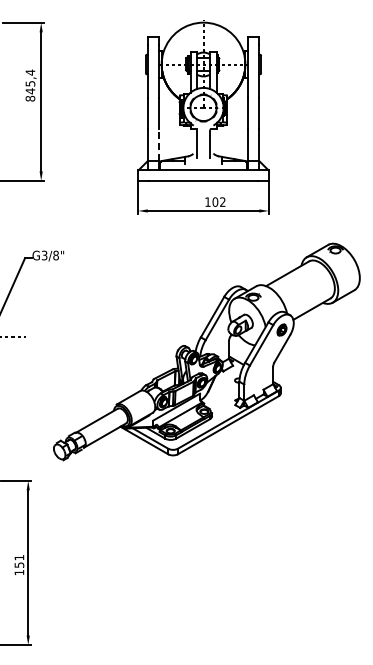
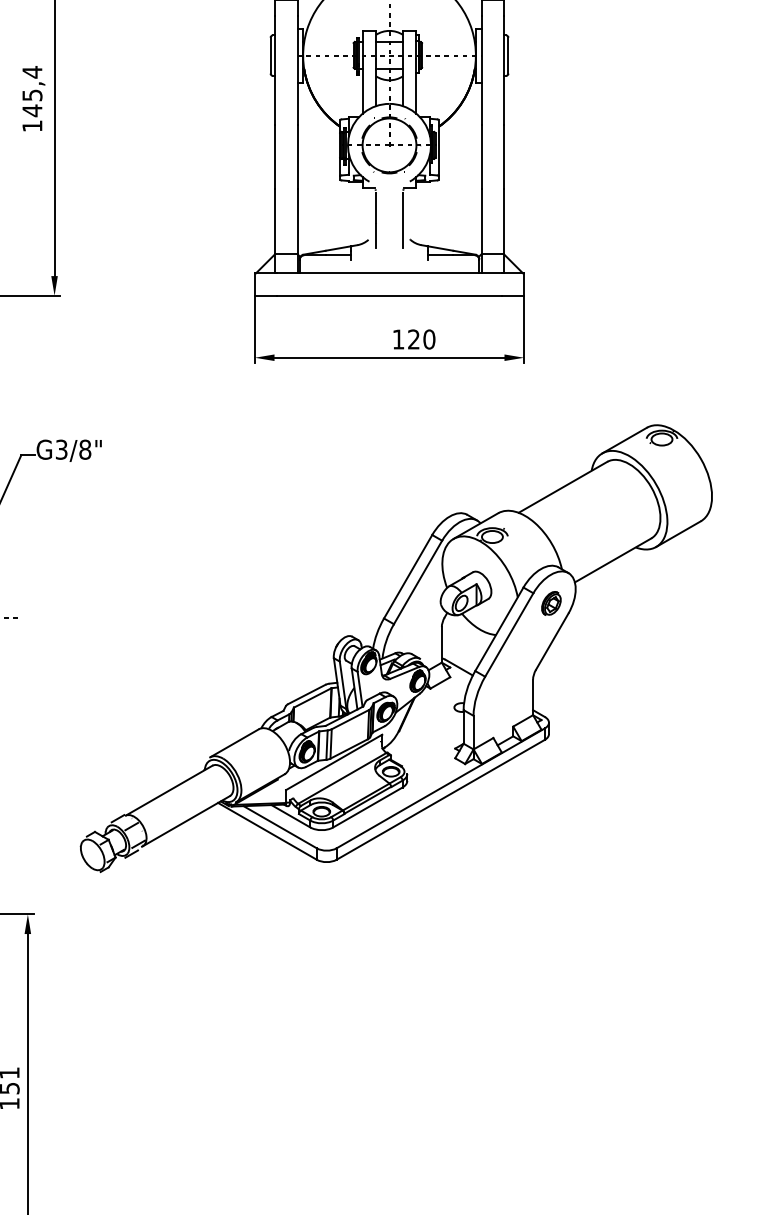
text: (30, 98) -> (32, 125), 845,4 -> 145,4
line: (158, 144) -> (296, 220), dashed -> solid
text: (218, 201) -> (420, 338), 102 -> 120

